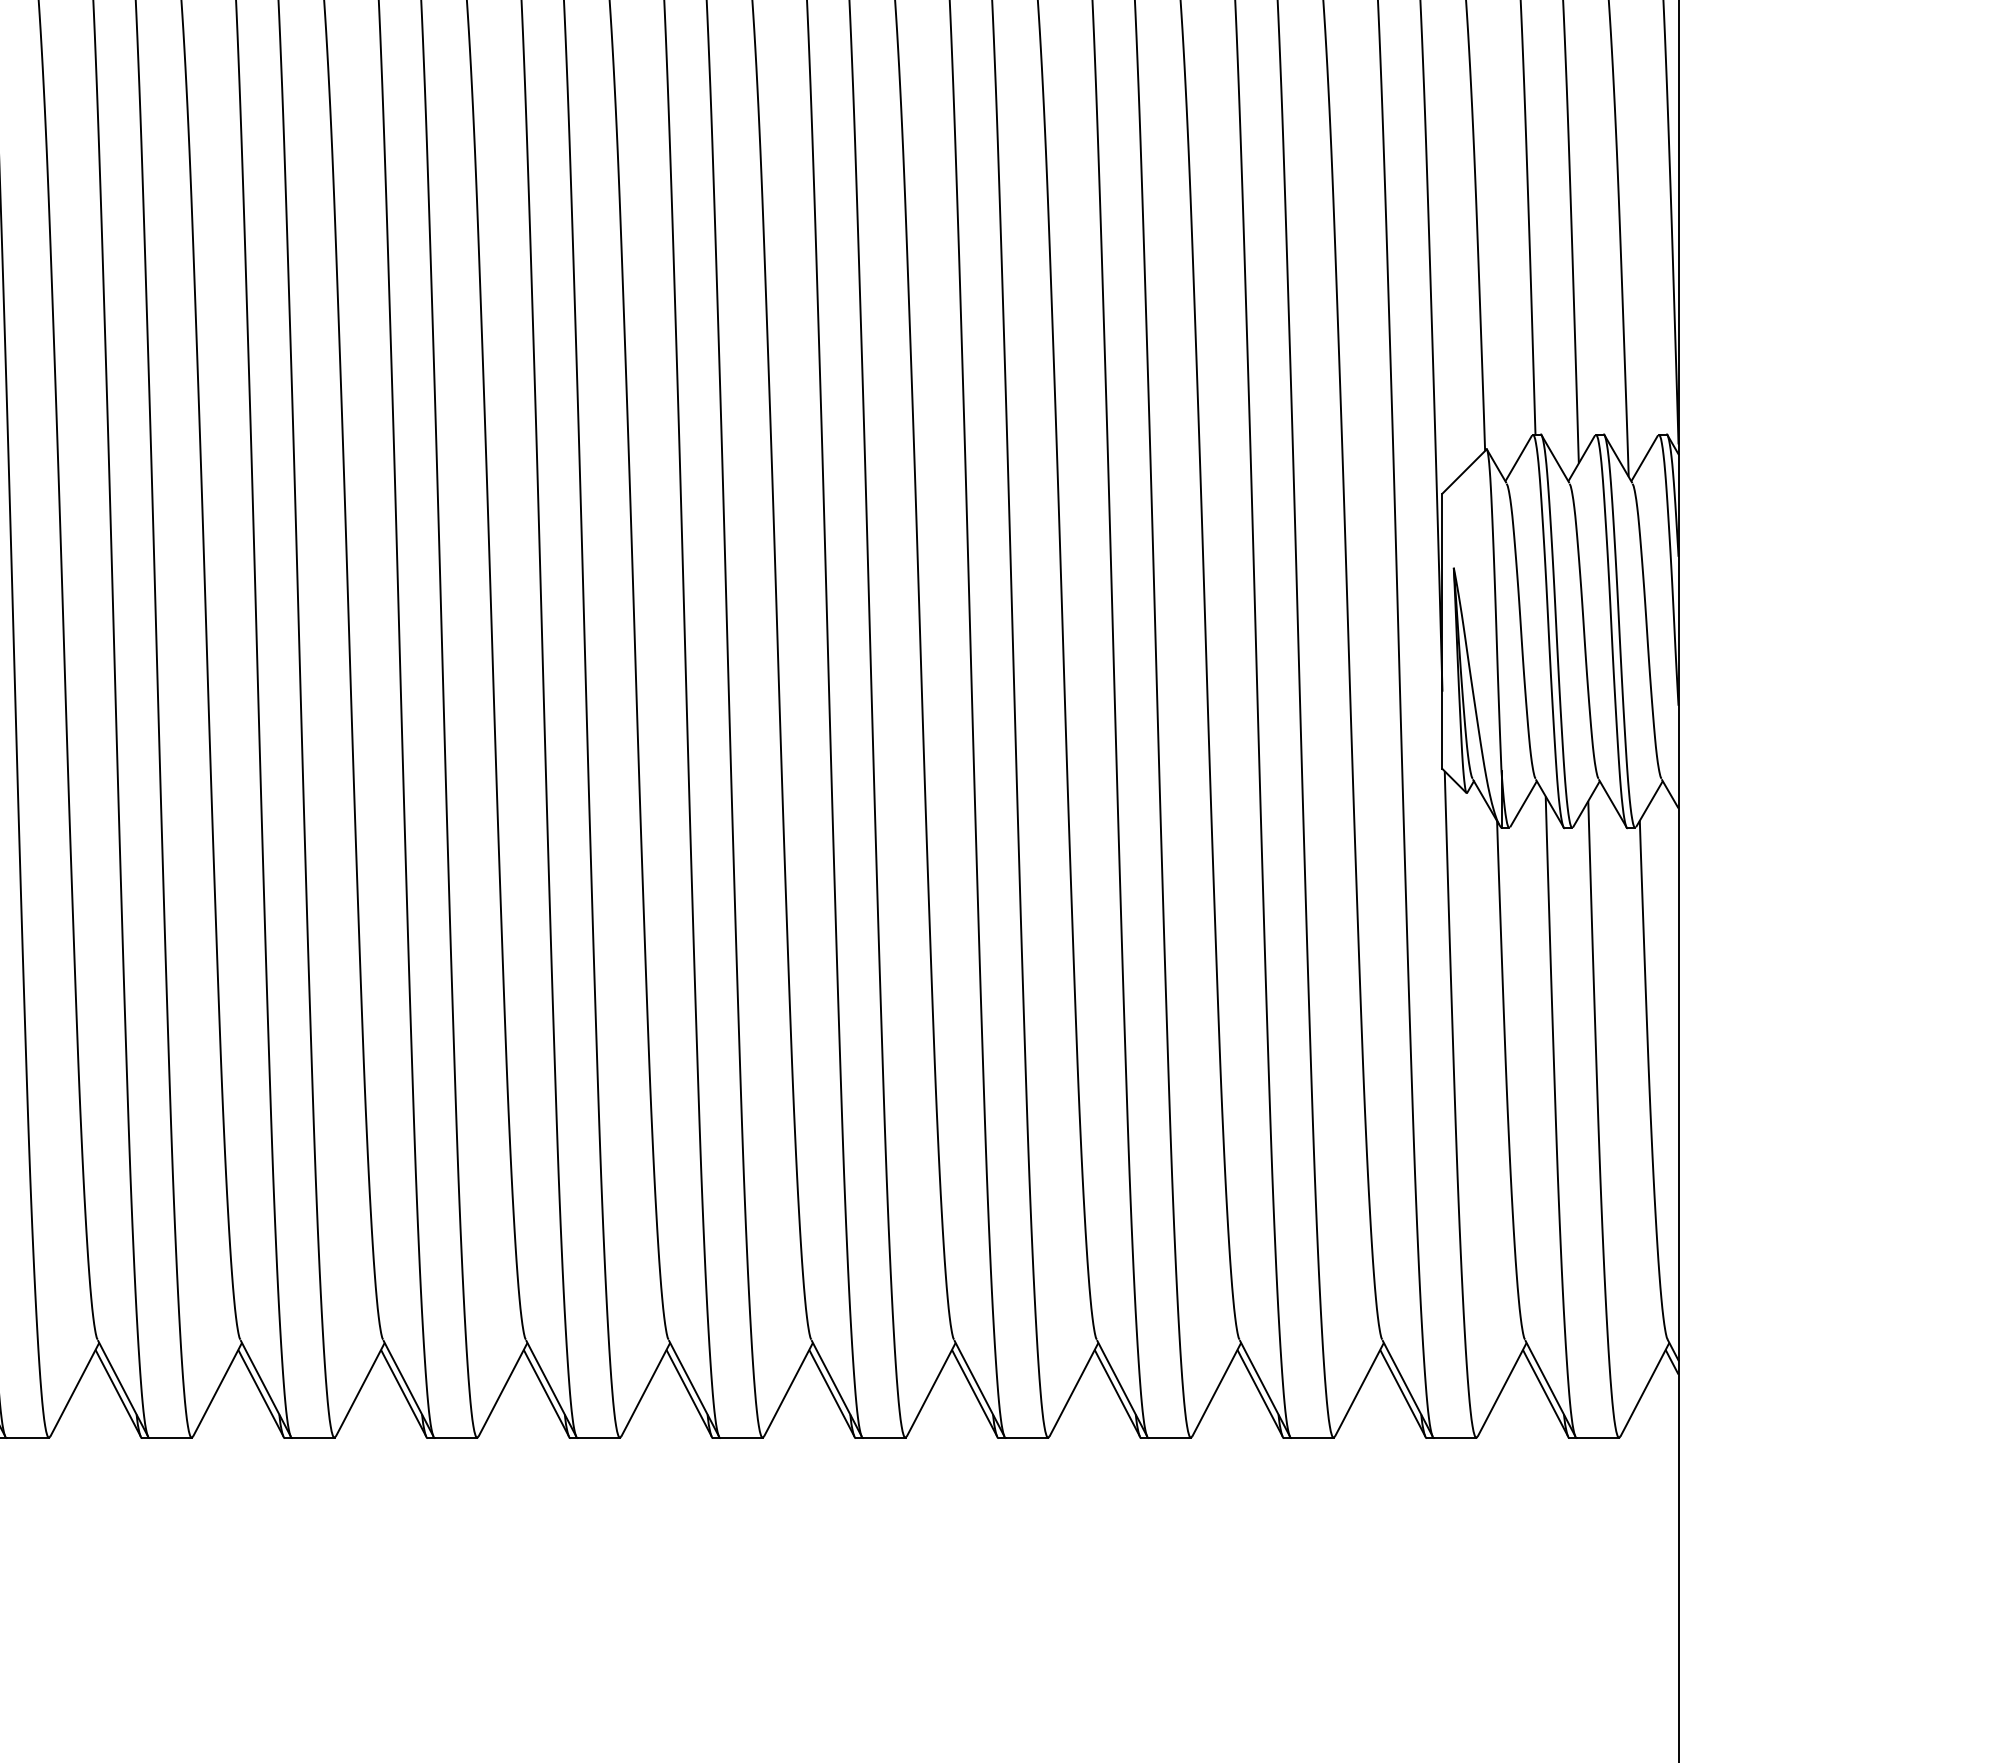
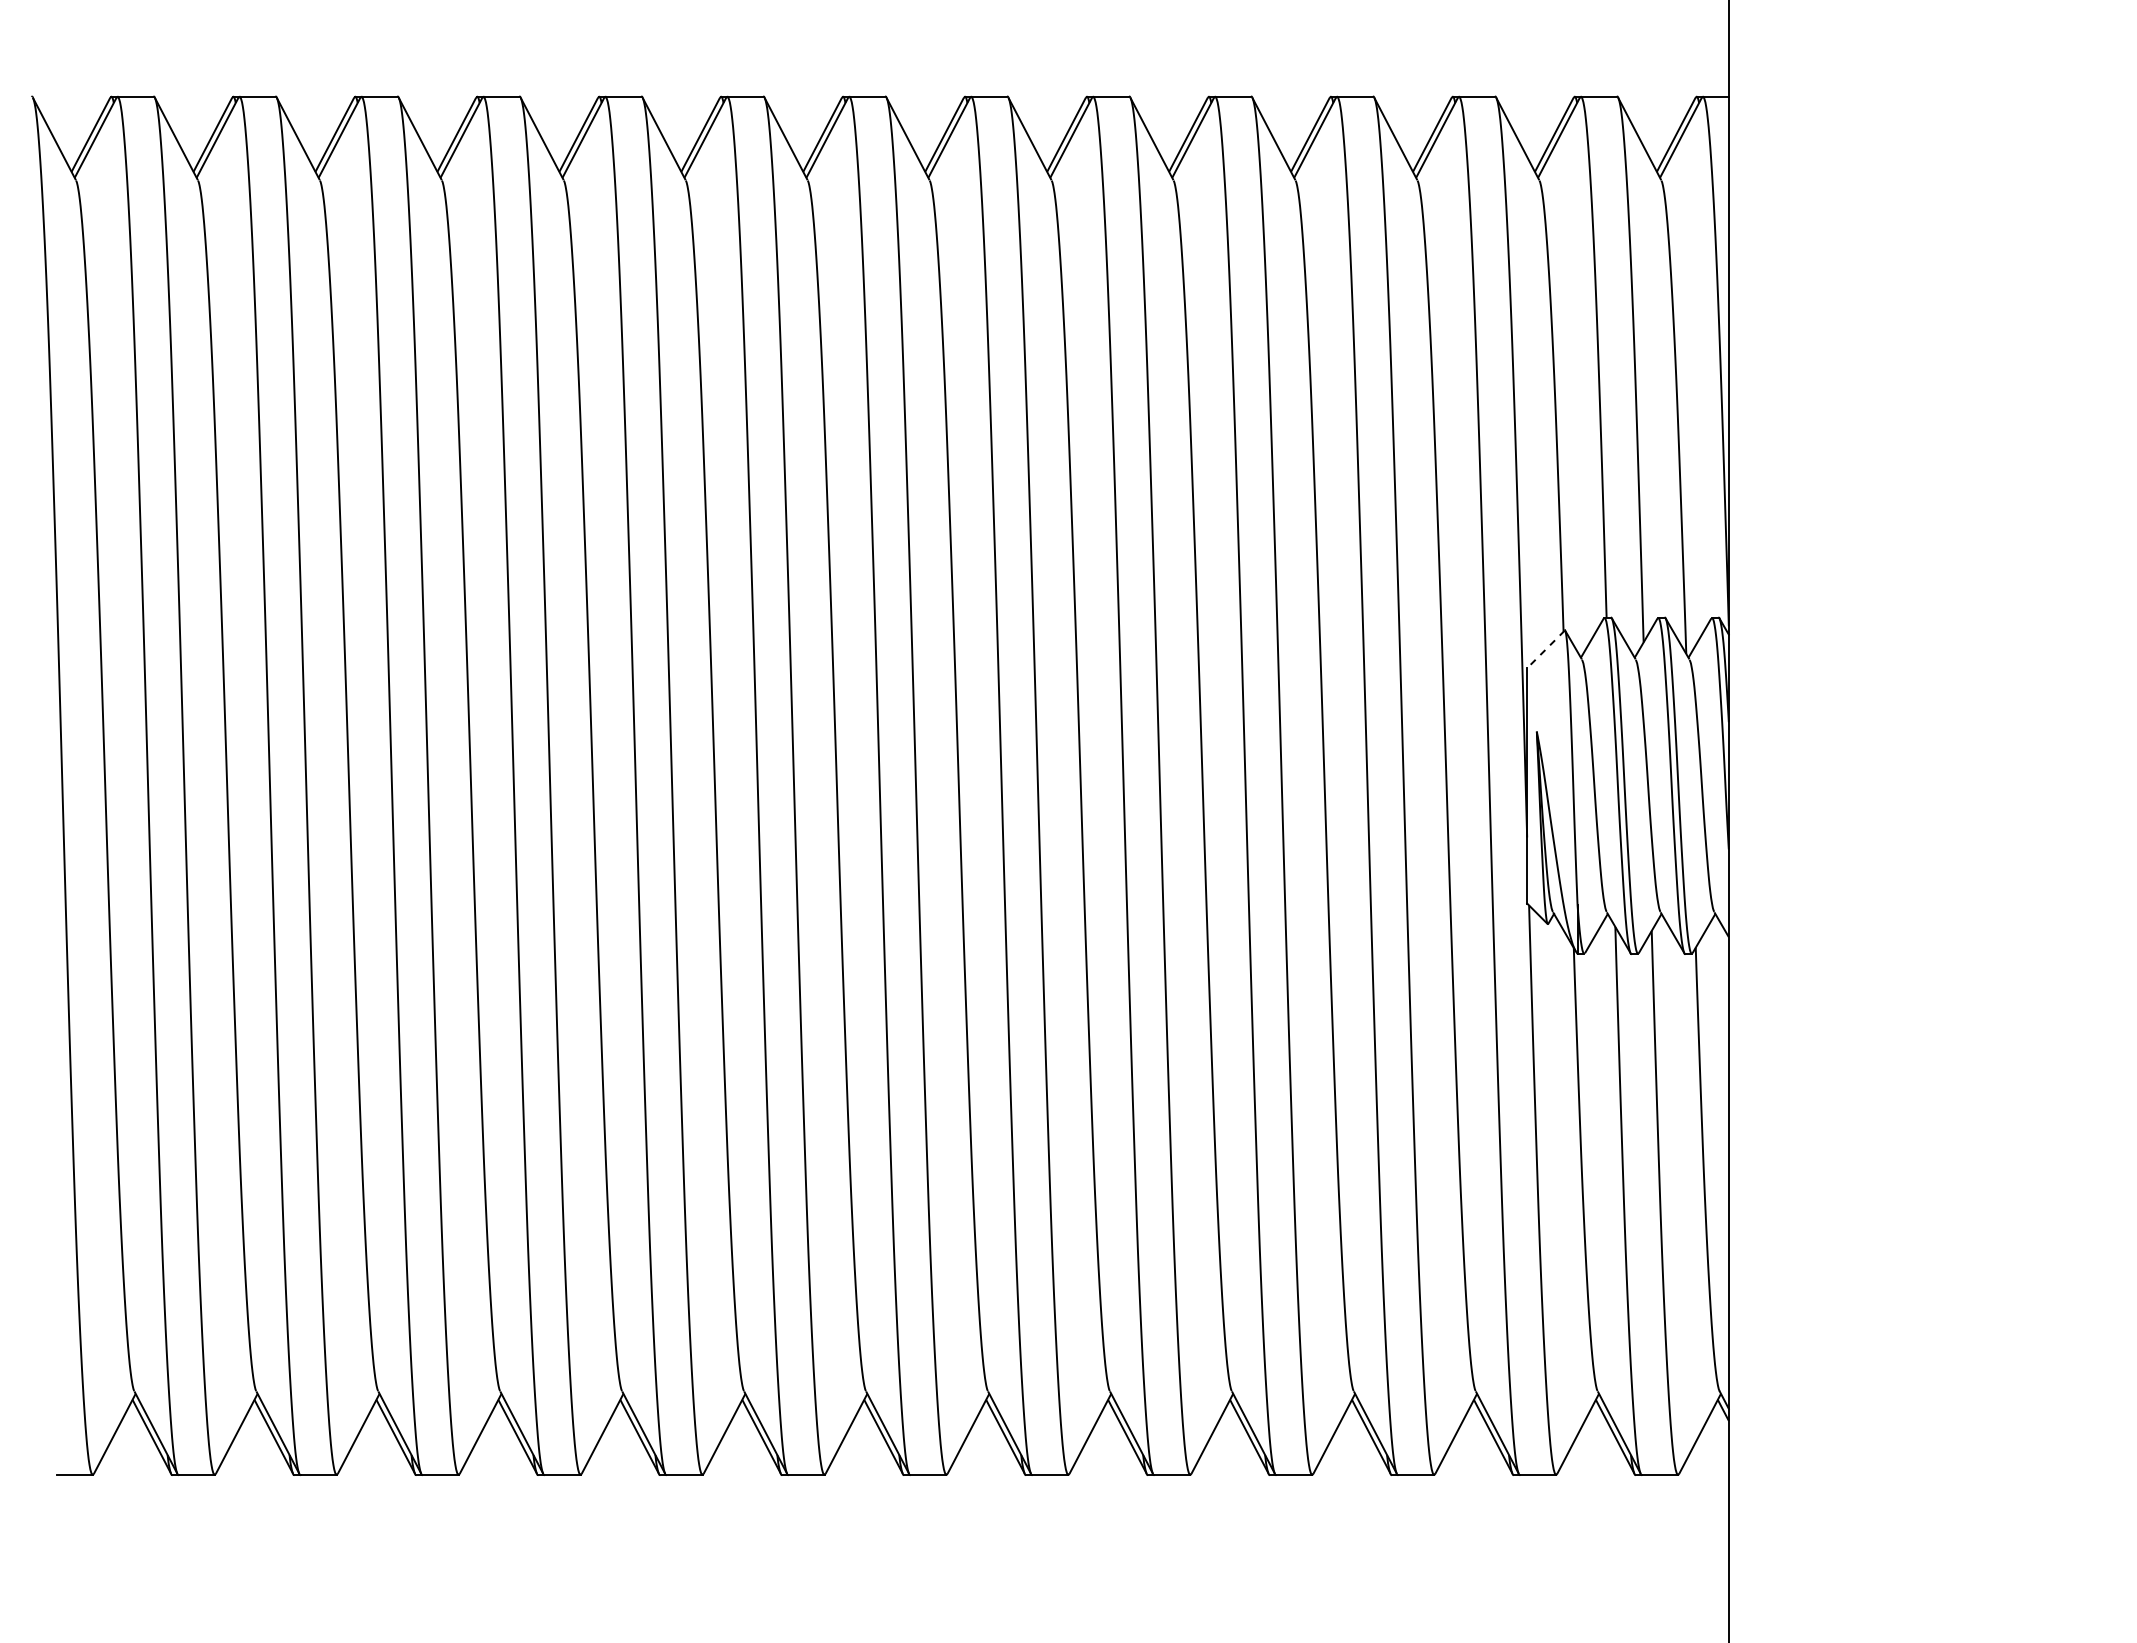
line: (1463, 471) -> (1545, 649), solid -> dashed

